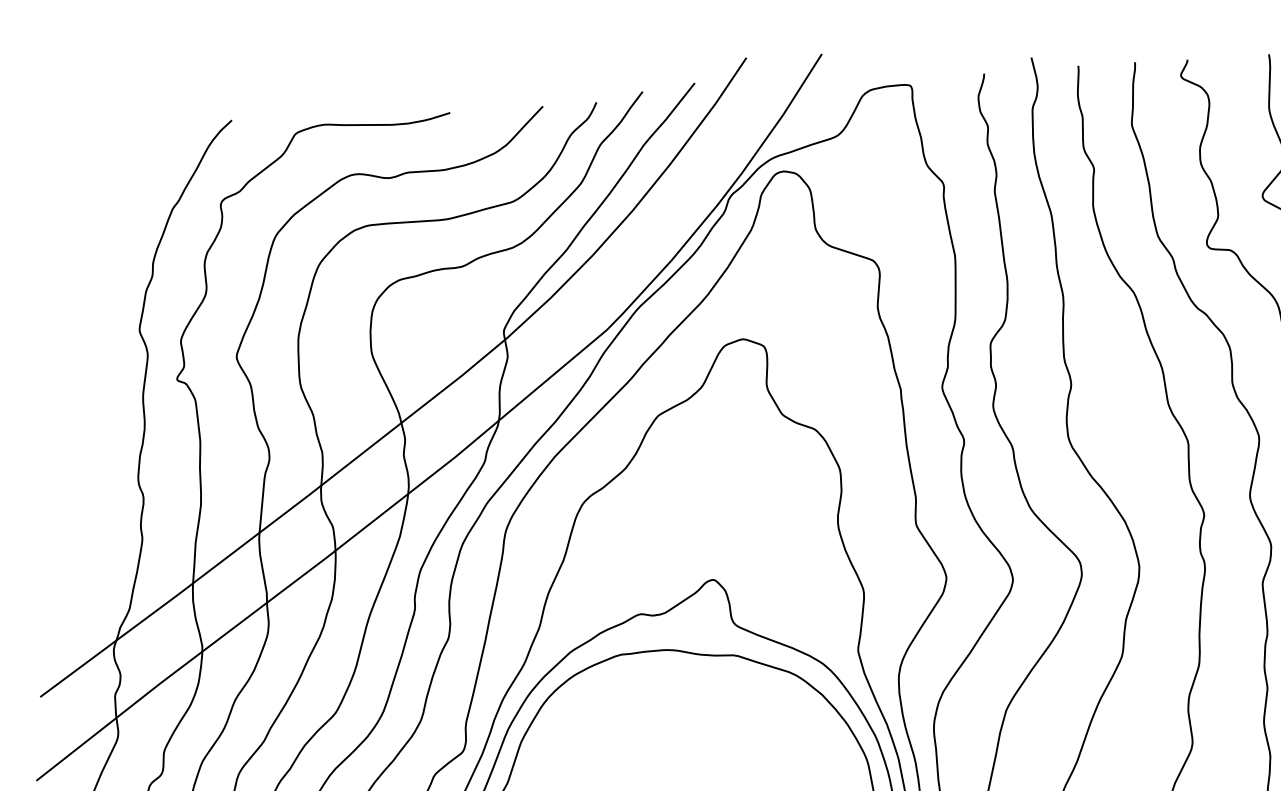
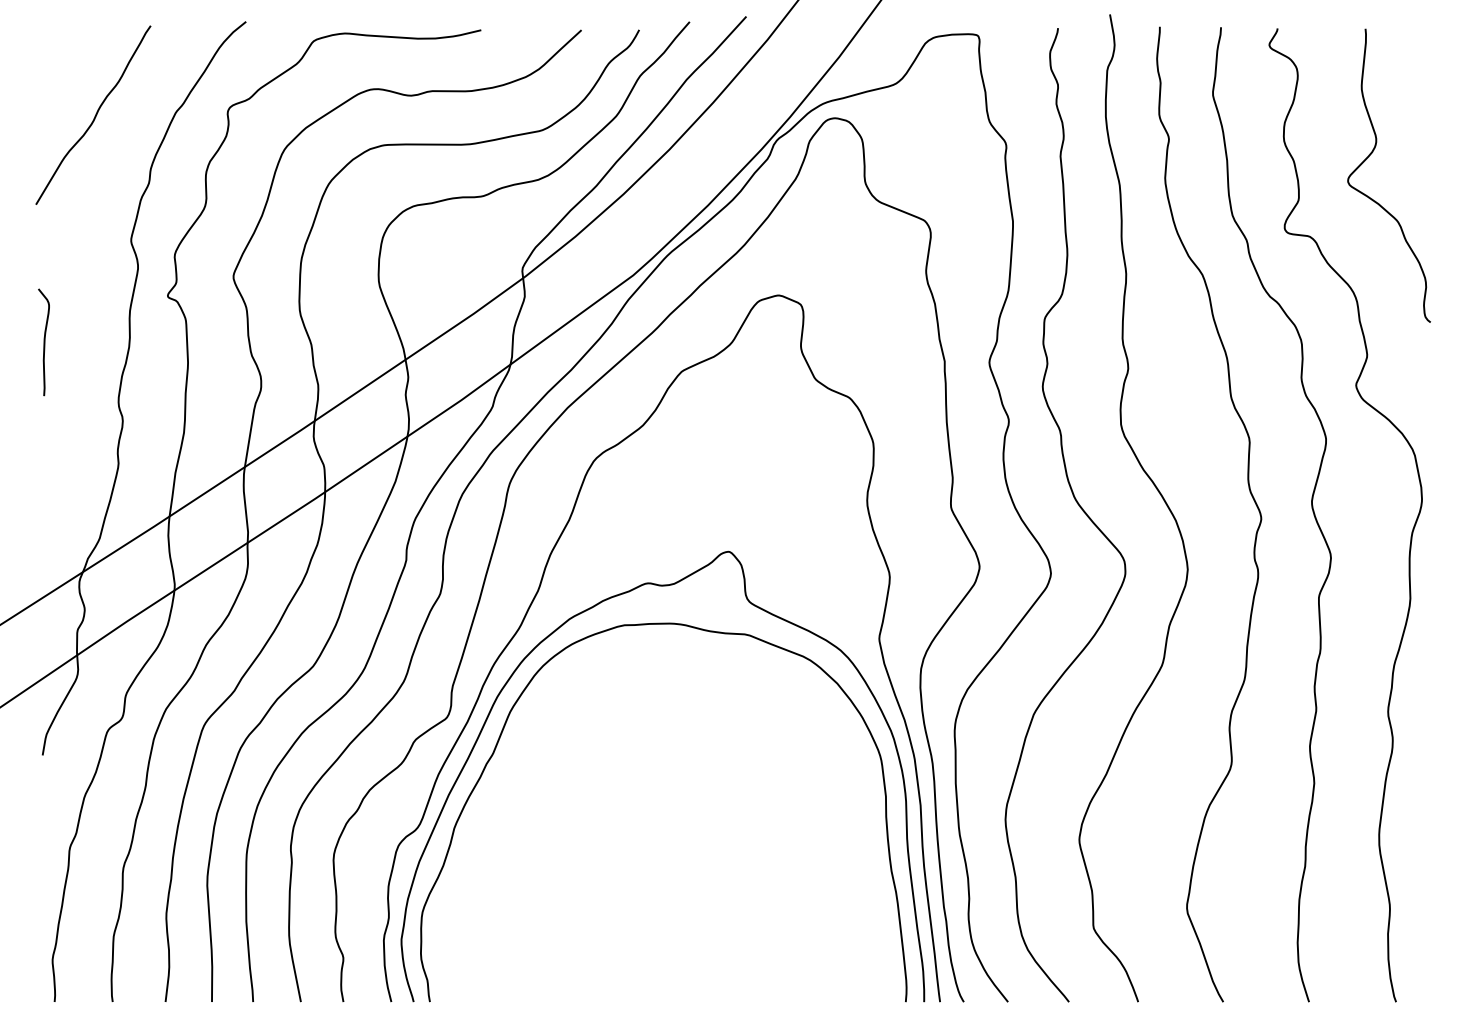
curve: (98, 215) -> (95, 114), added
curve: (65, 430) -> (43, 342), added

